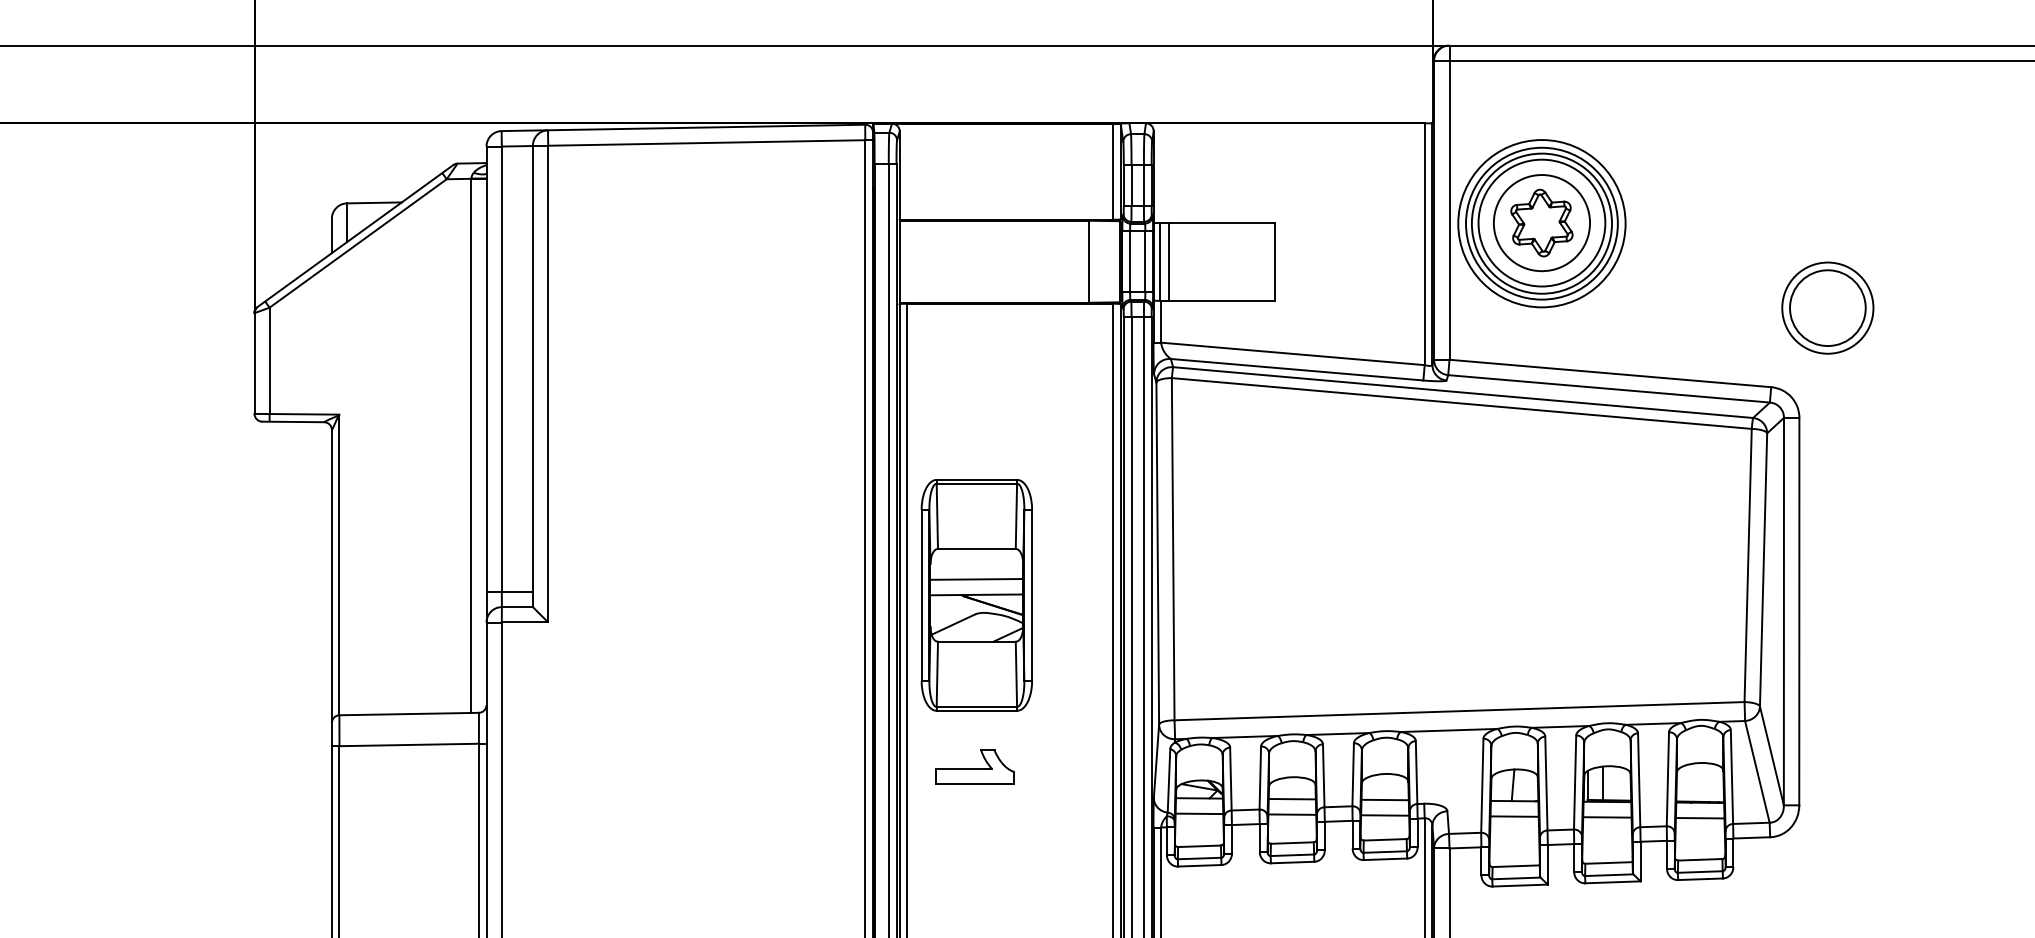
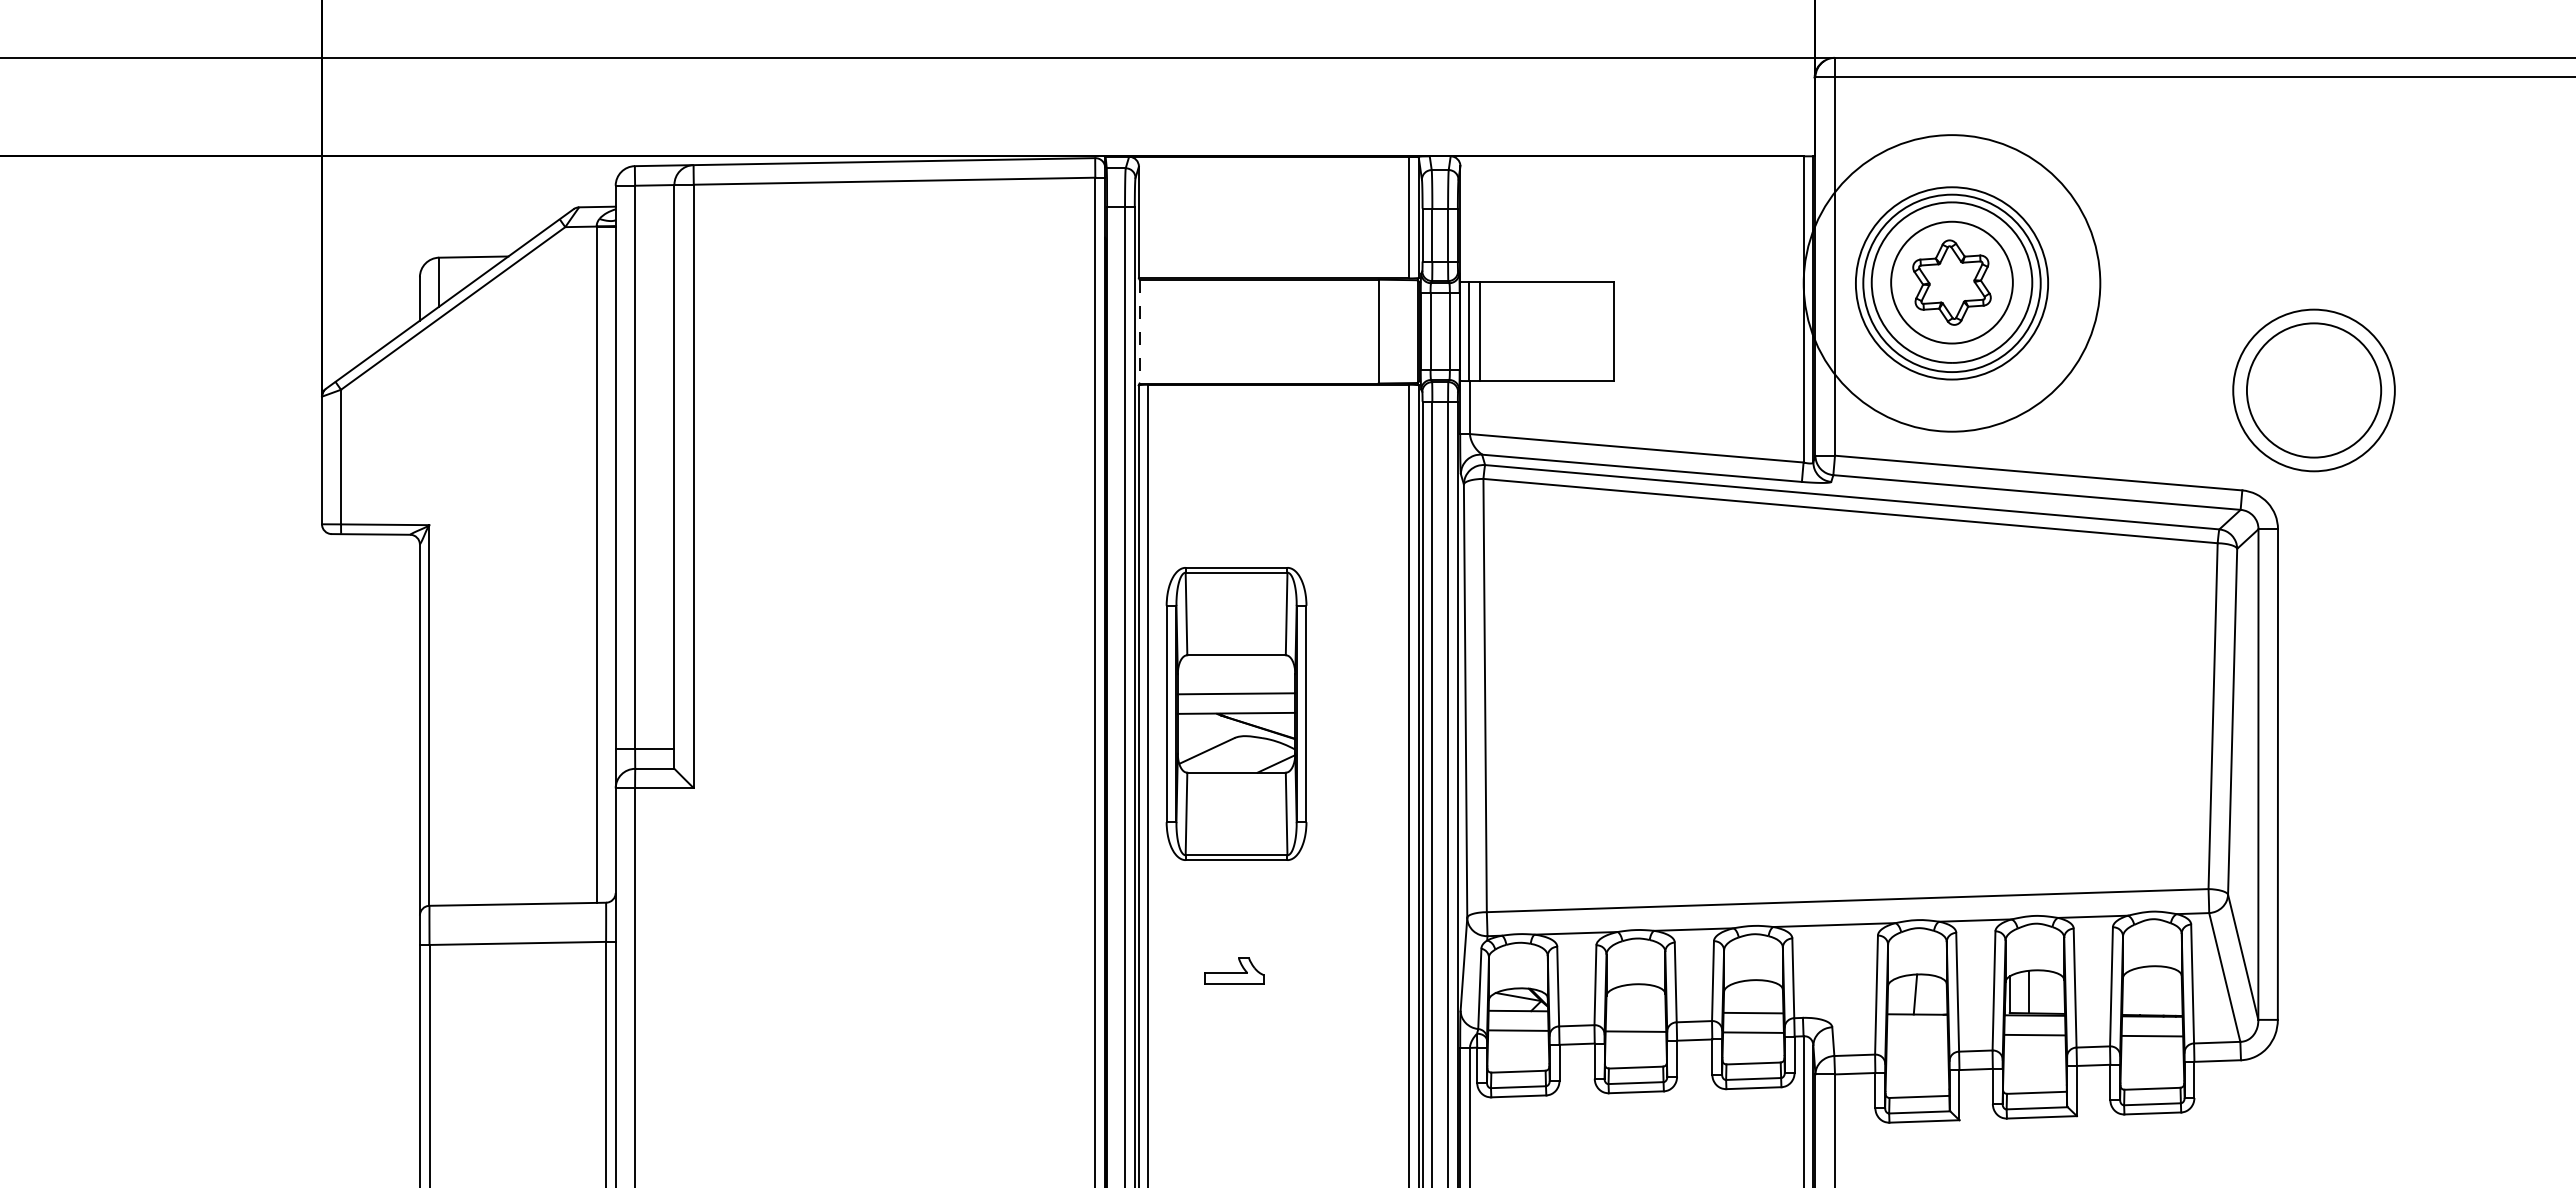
circle: (1541, 223) -> (1951, 283), size x1.4
line: (900, 261) -> (1139, 331), solid -> dashed
part: (1827, 307) -> (2313, 389), size x1.4
part: (976, 594) -> (1236, 713), moved
part: (975, 767) -> (1234, 971), size x0.6
line: (1291, 798) -> (1635, 1011), removed
line: (1513, 816) -> (1916, 1033), removed

